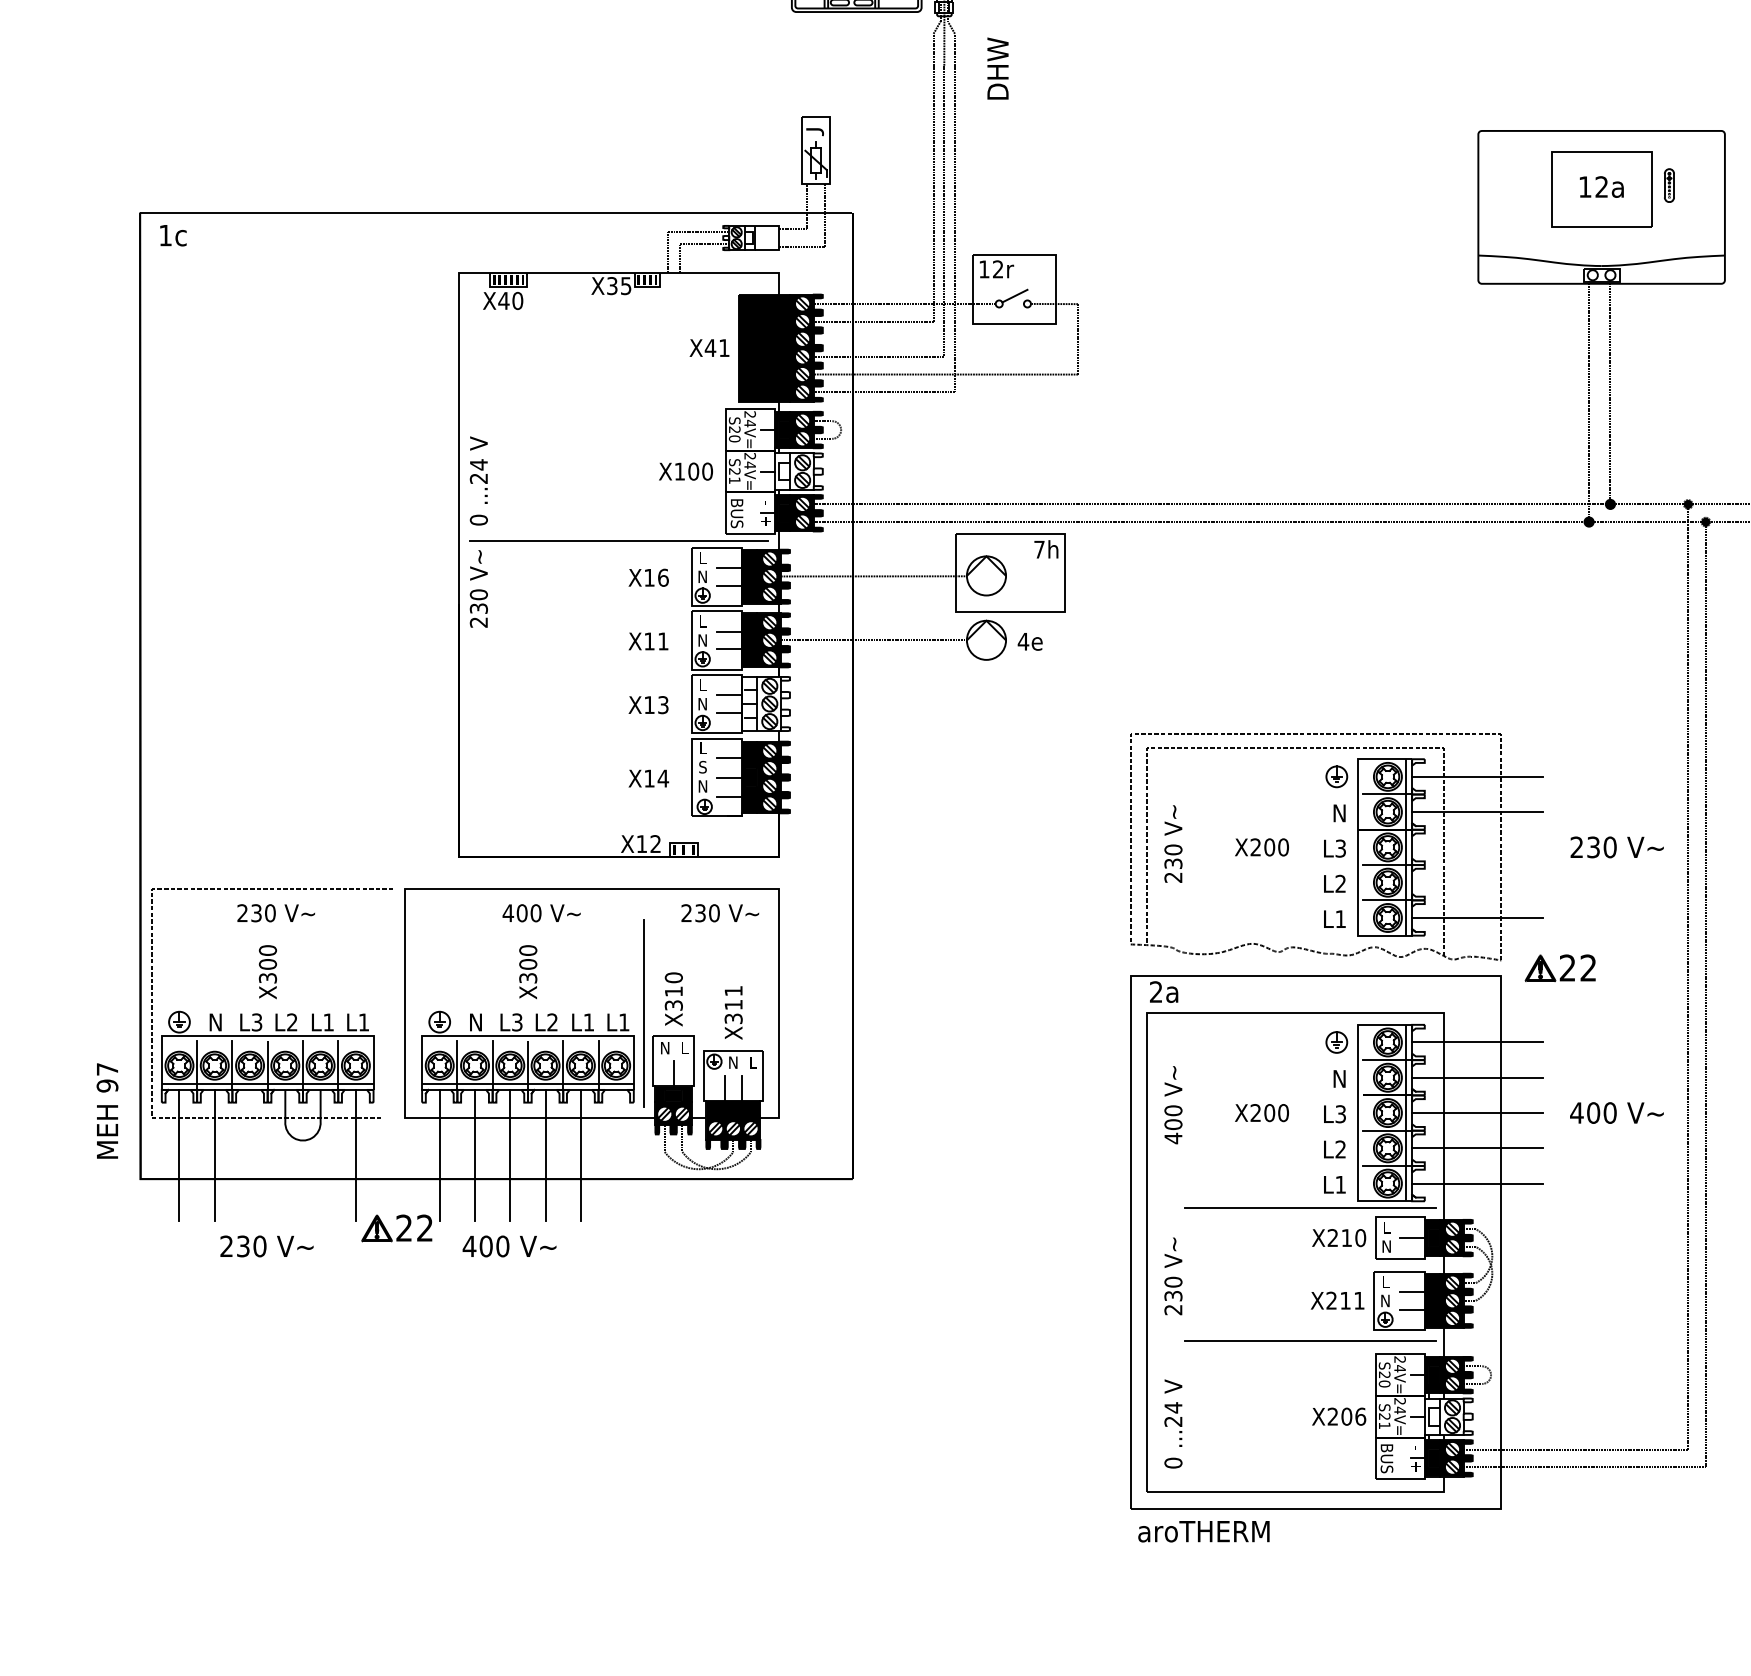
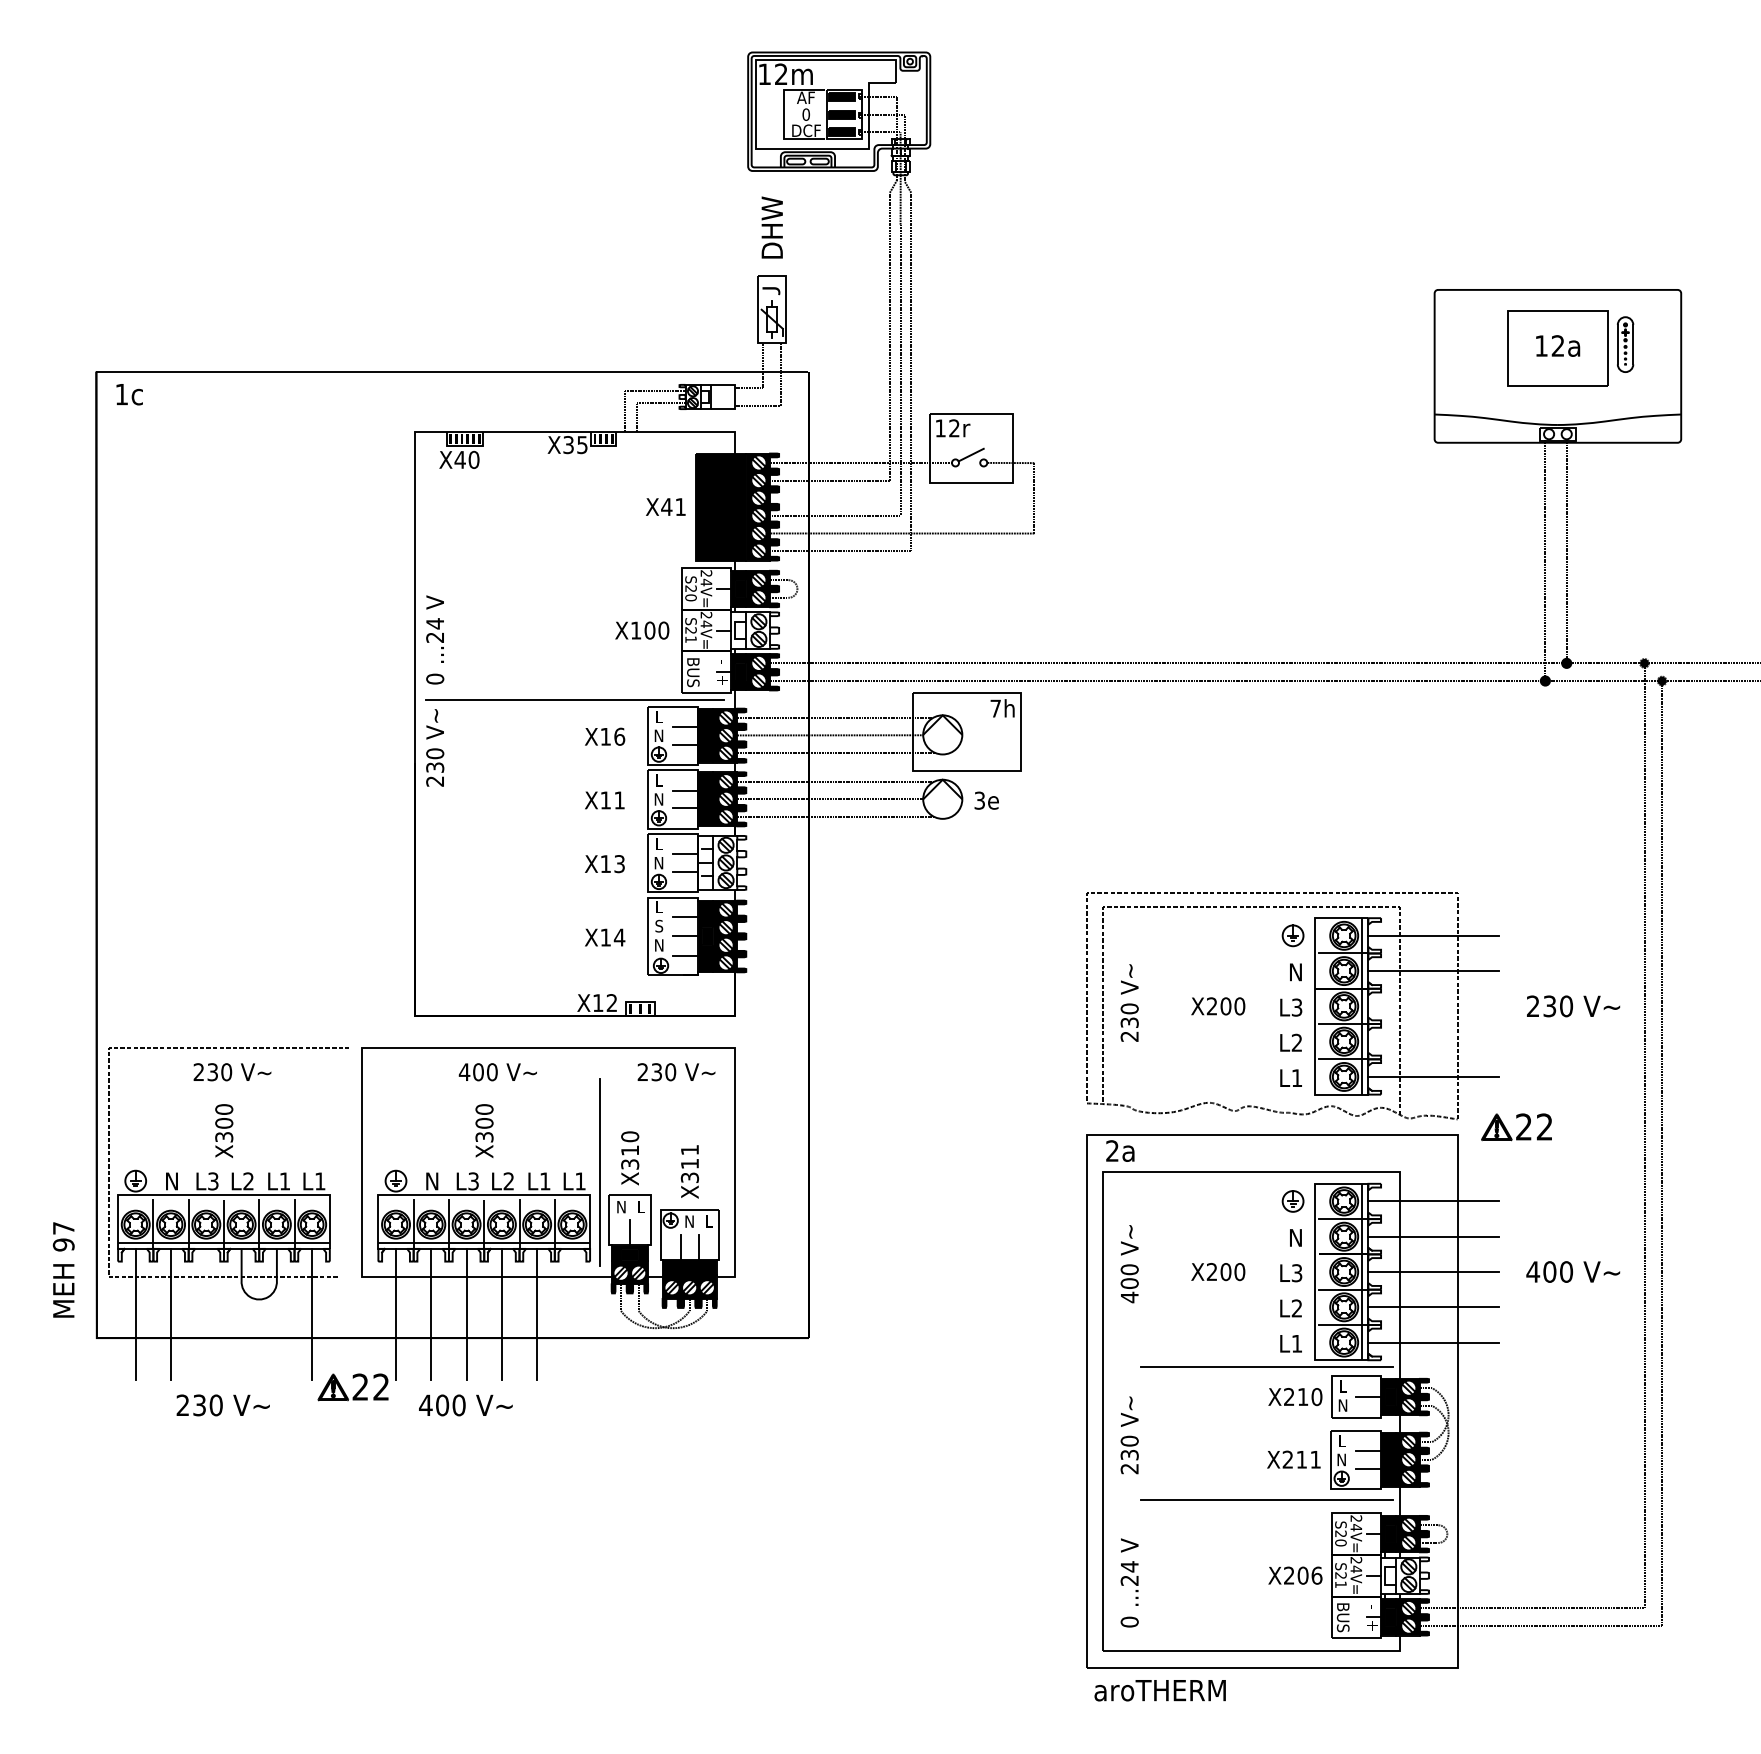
text: (997, 68) -> (771, 227), moved
part: (1669, 185) -> (1625, 344), size x1.67
line: (878, 559) -> (834, 718), added
line: (880, 594) -> (836, 753), added
line: (879, 622) -> (835, 781), added
text: (1023, 641) -> (979, 800), 4e -> 3e
line: (879, 657) -> (835, 816), added

